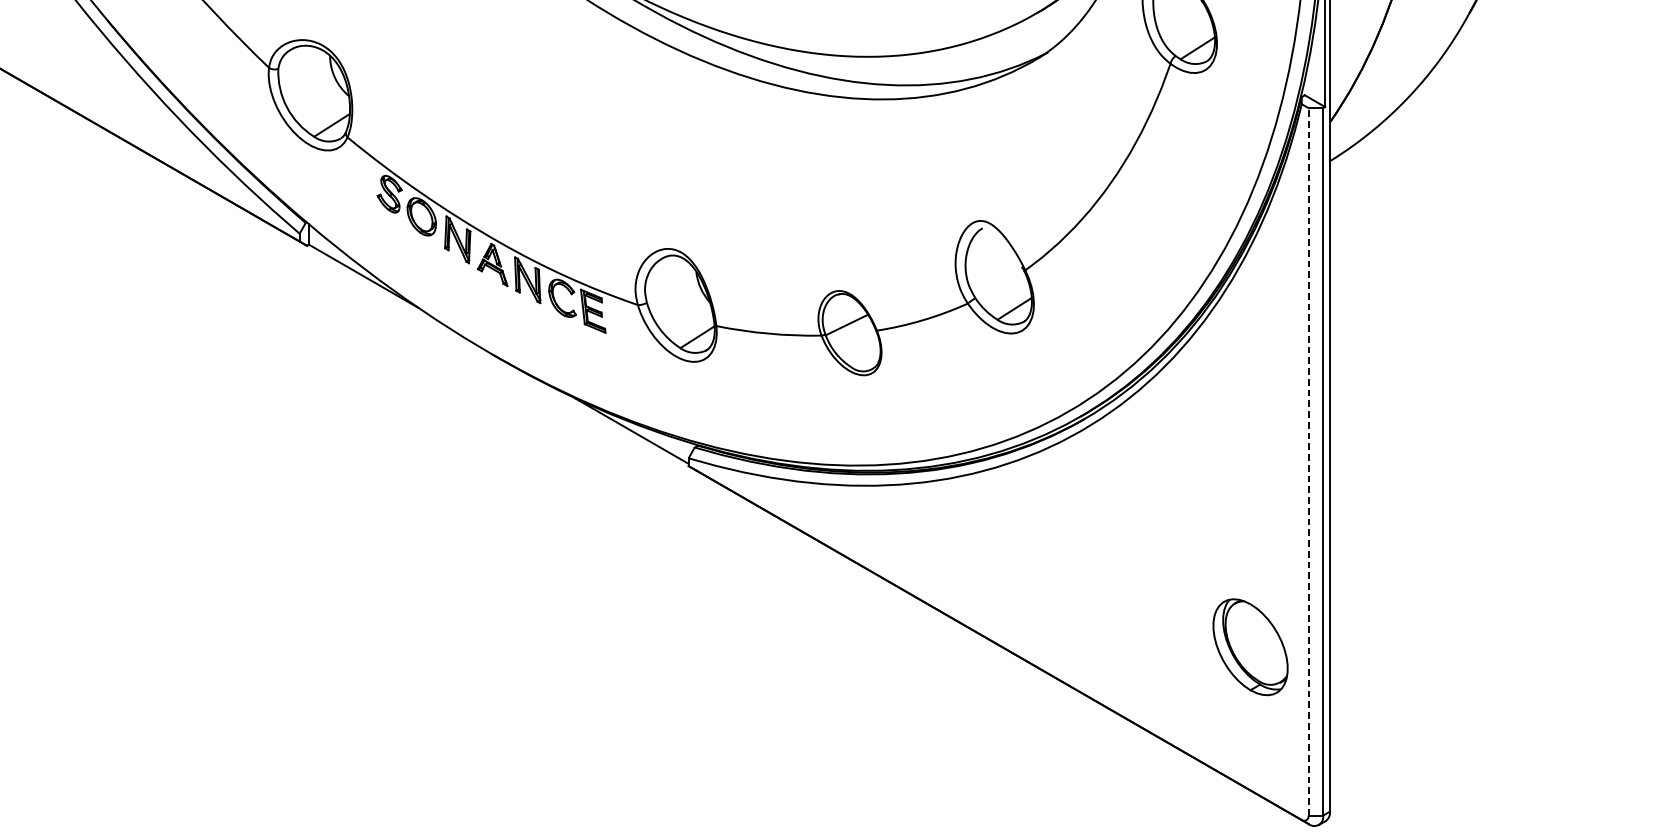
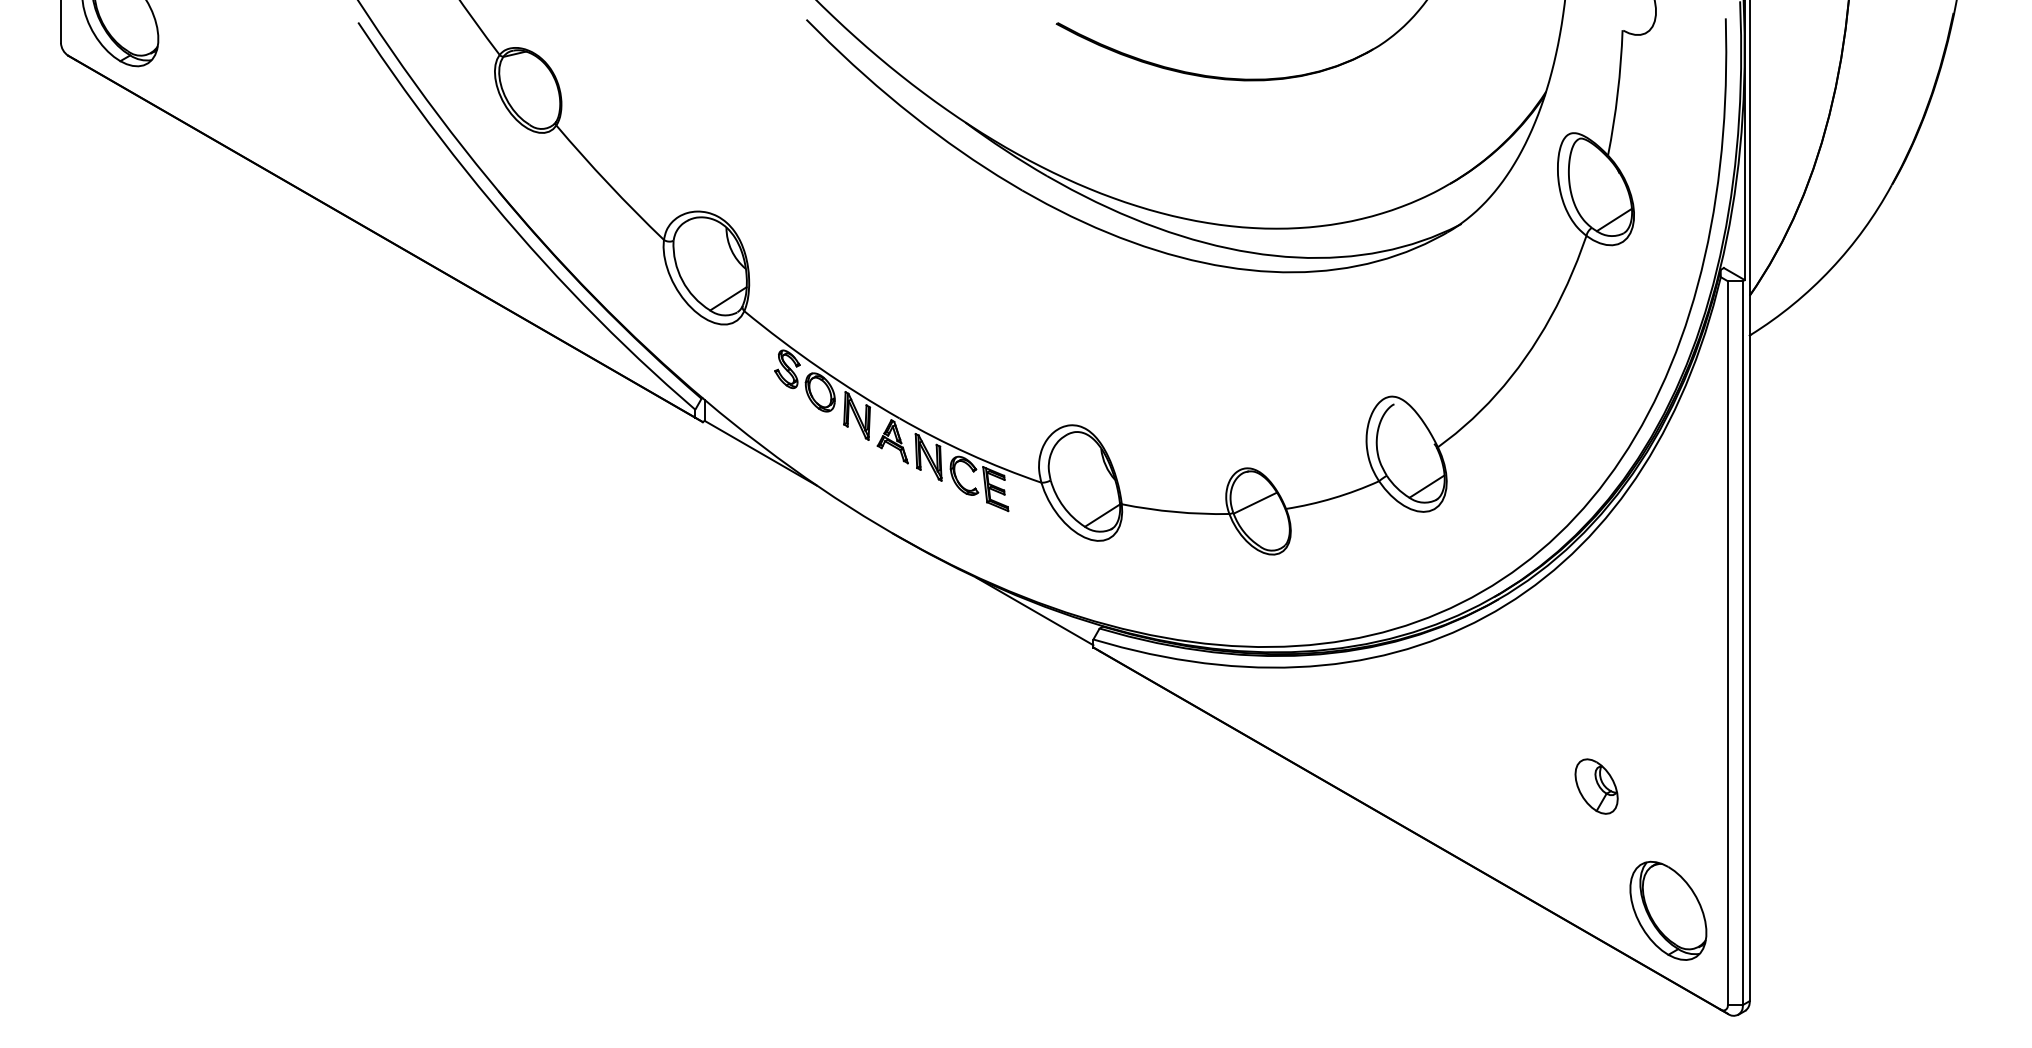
line: (1308, 462) -> (1727, 643), dashed -> solid
part: (1180, 601) -> (1596, 786), added
part: (1250, 646) -> (1668, 910), moved

